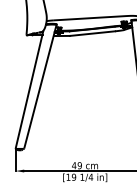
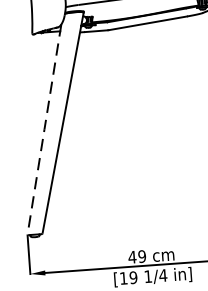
line: (29, 90) -> (44, 131), solid -> dashed

